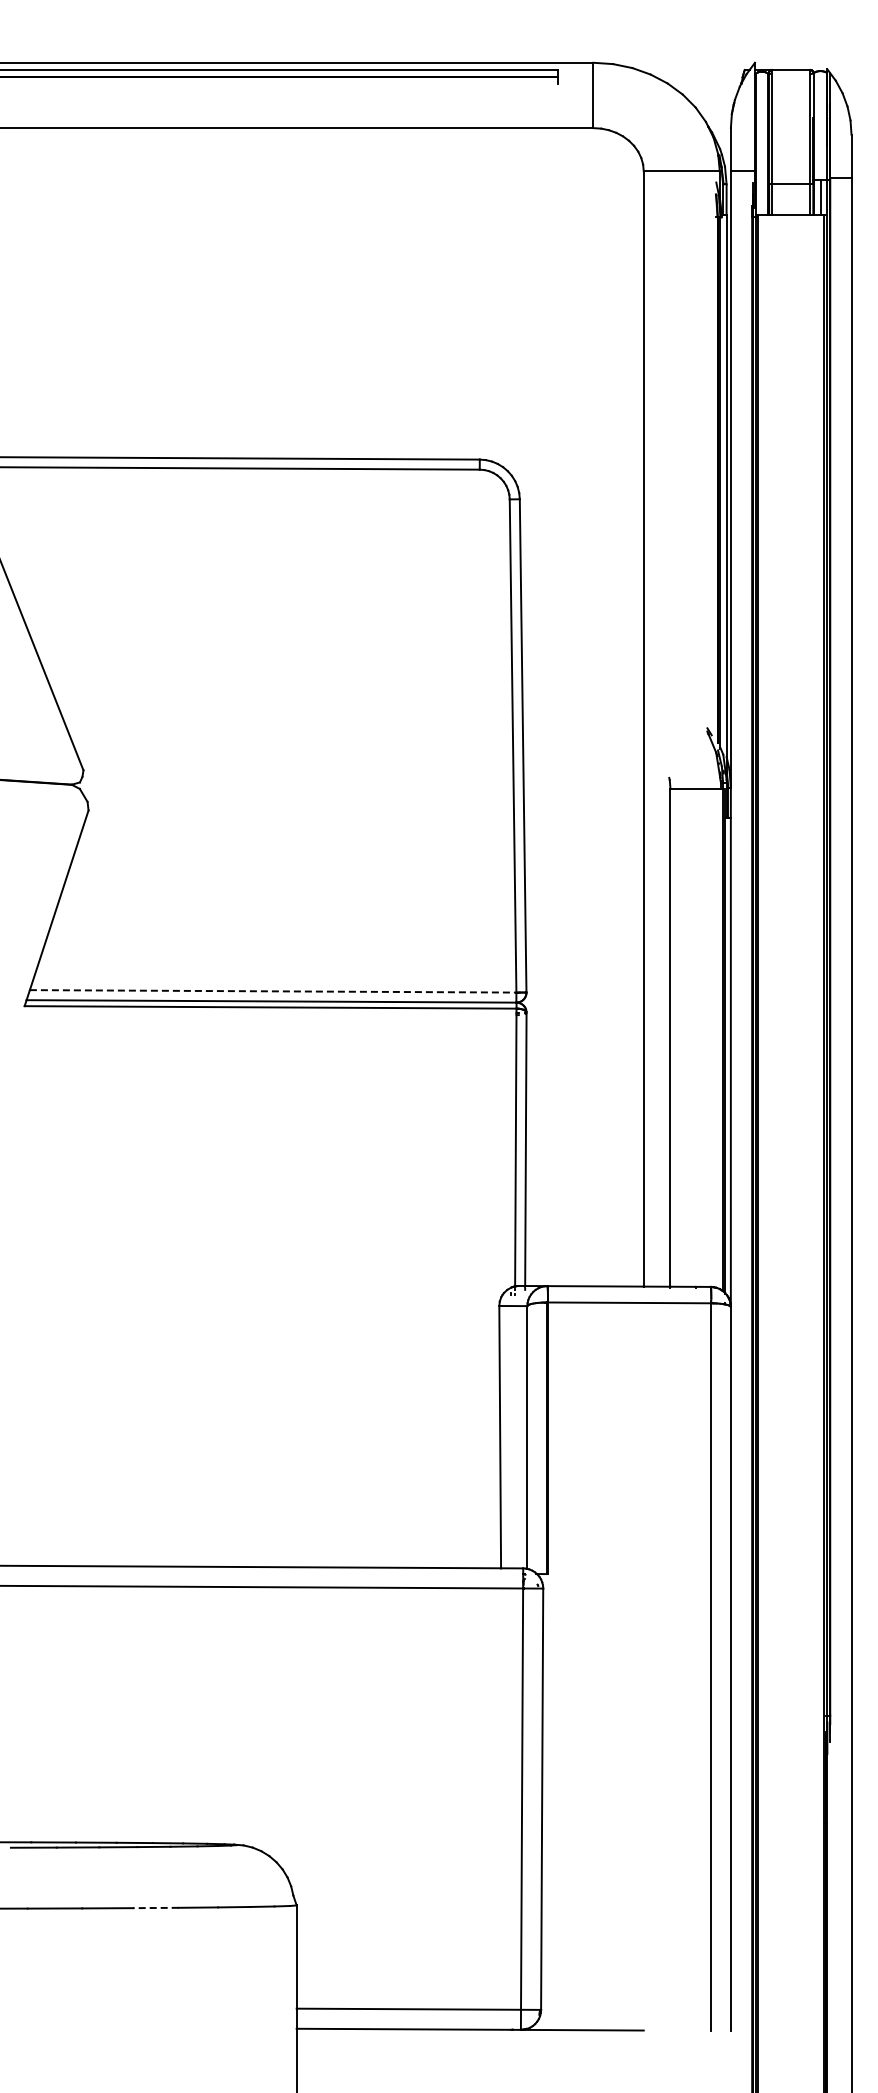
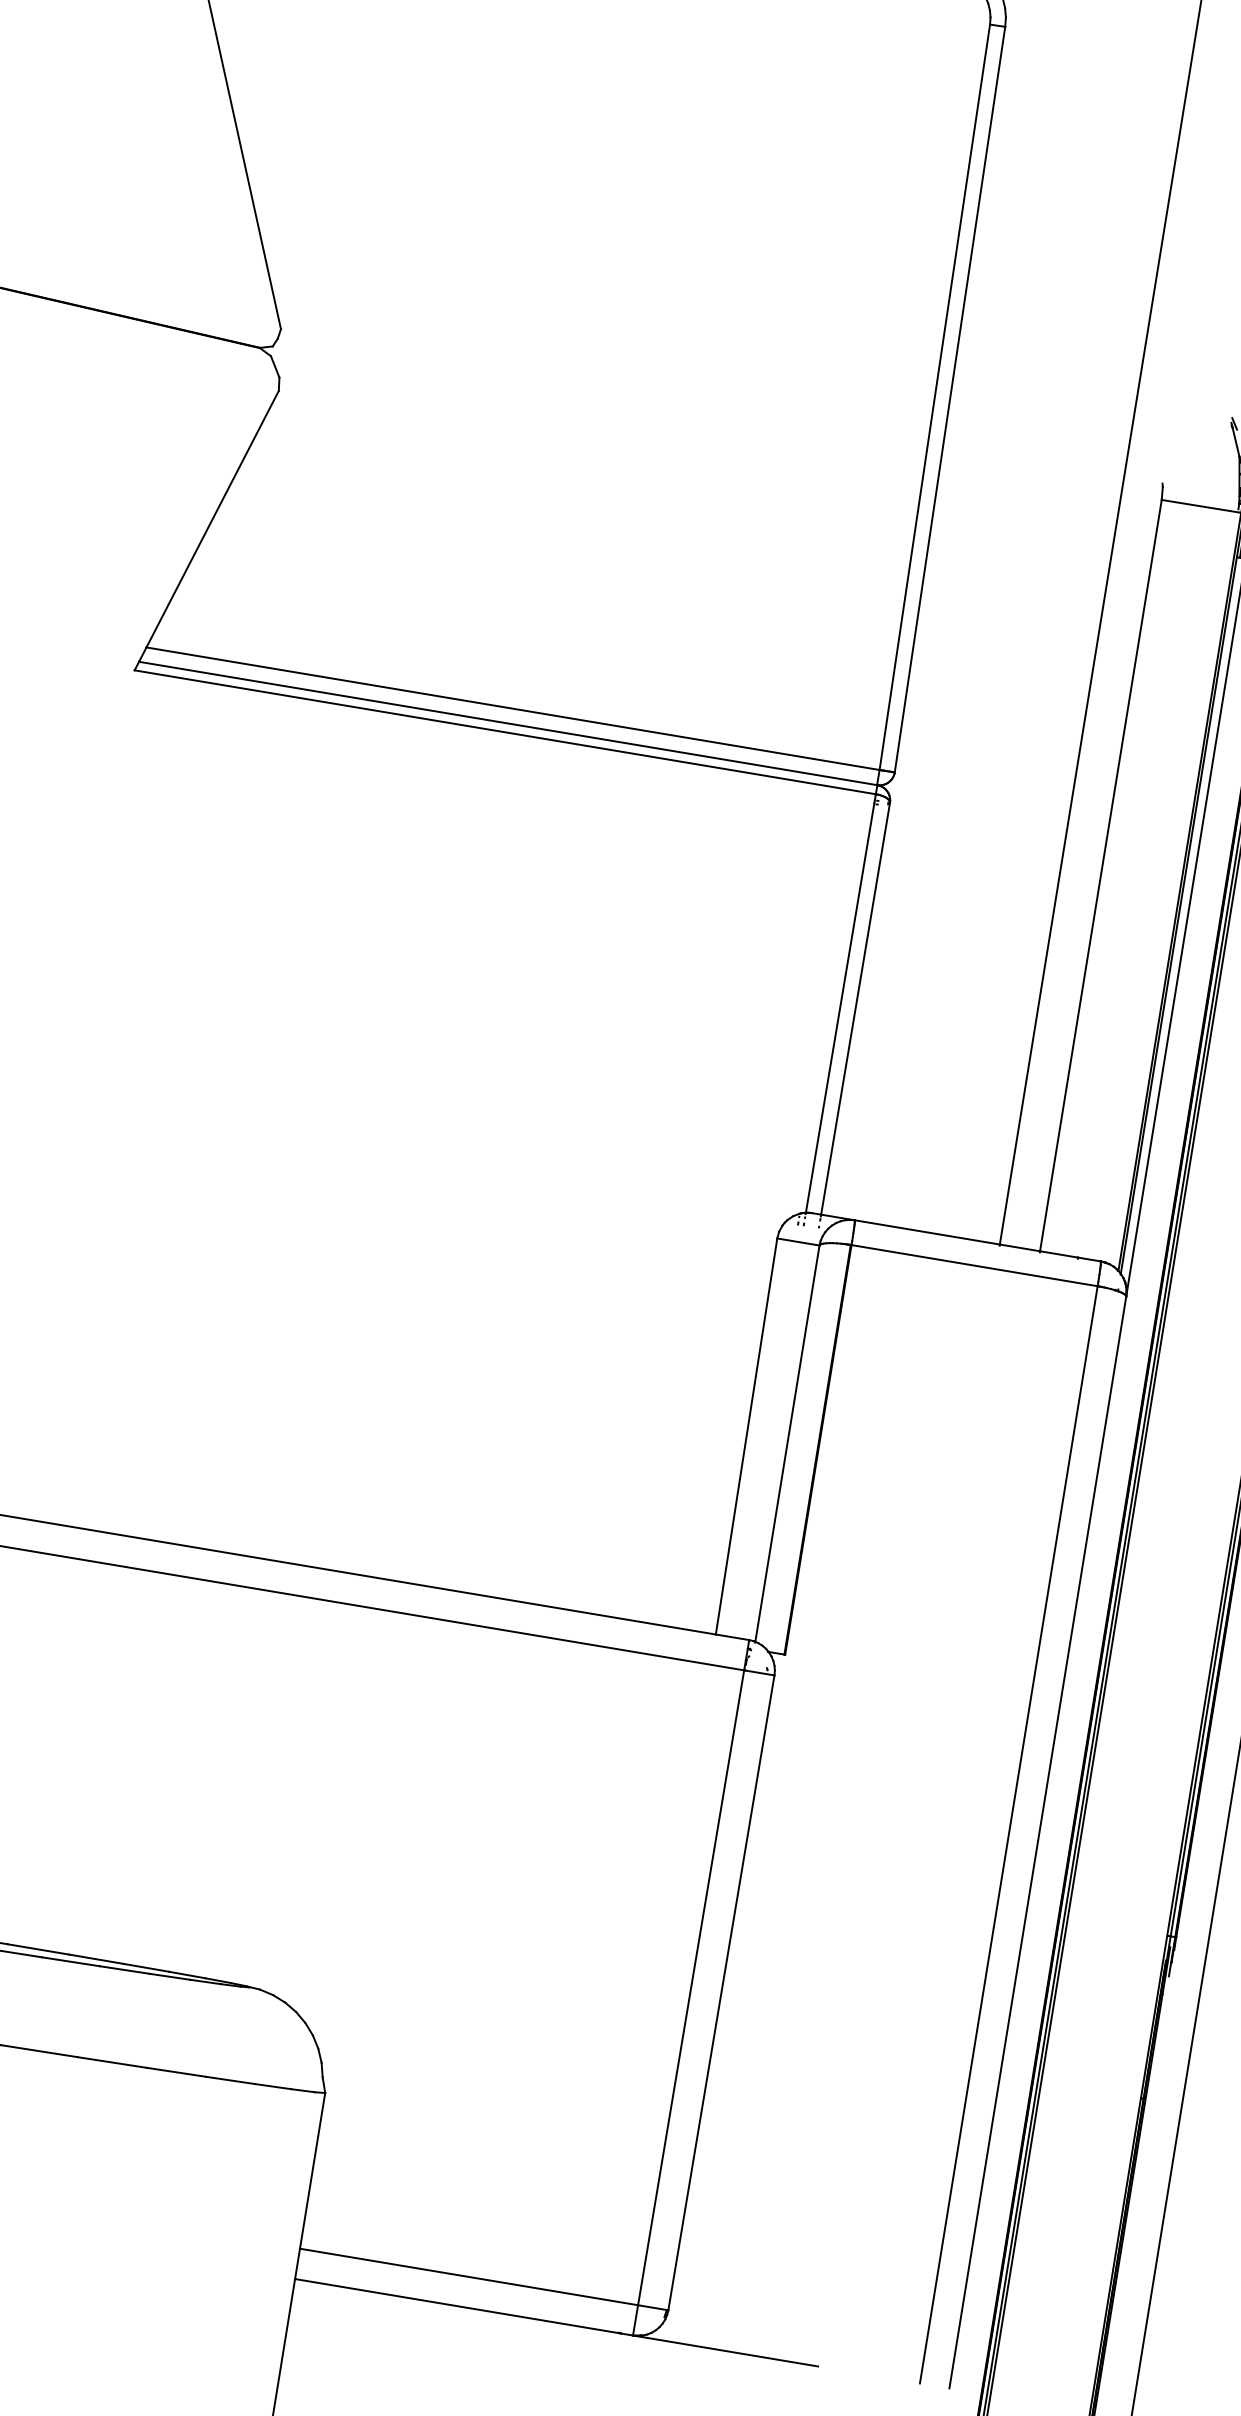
line: (273, 991) -> (513, 709), dashed -> solid
line: (155, 1907) -> (111, 2061), dashed -> solid

